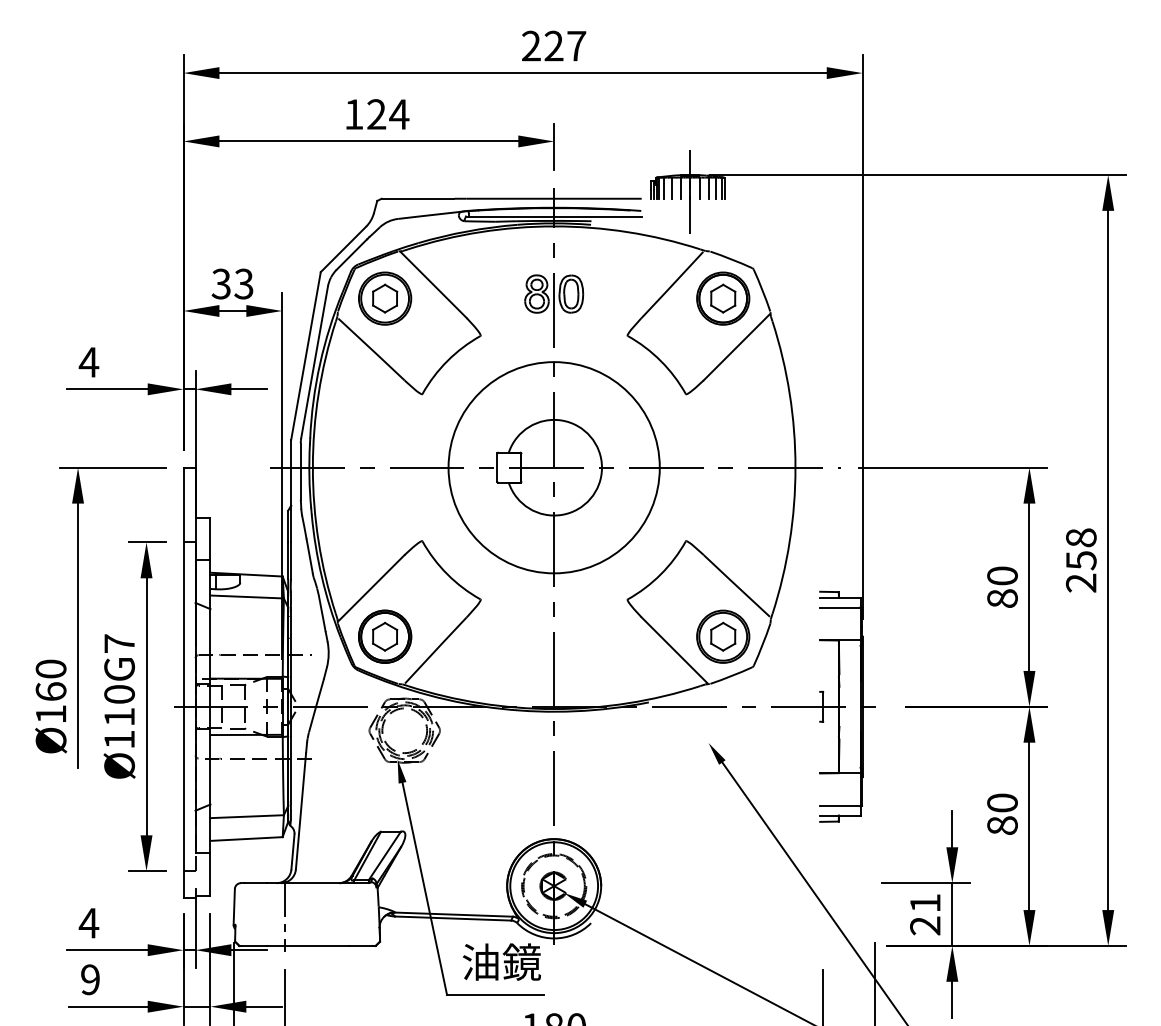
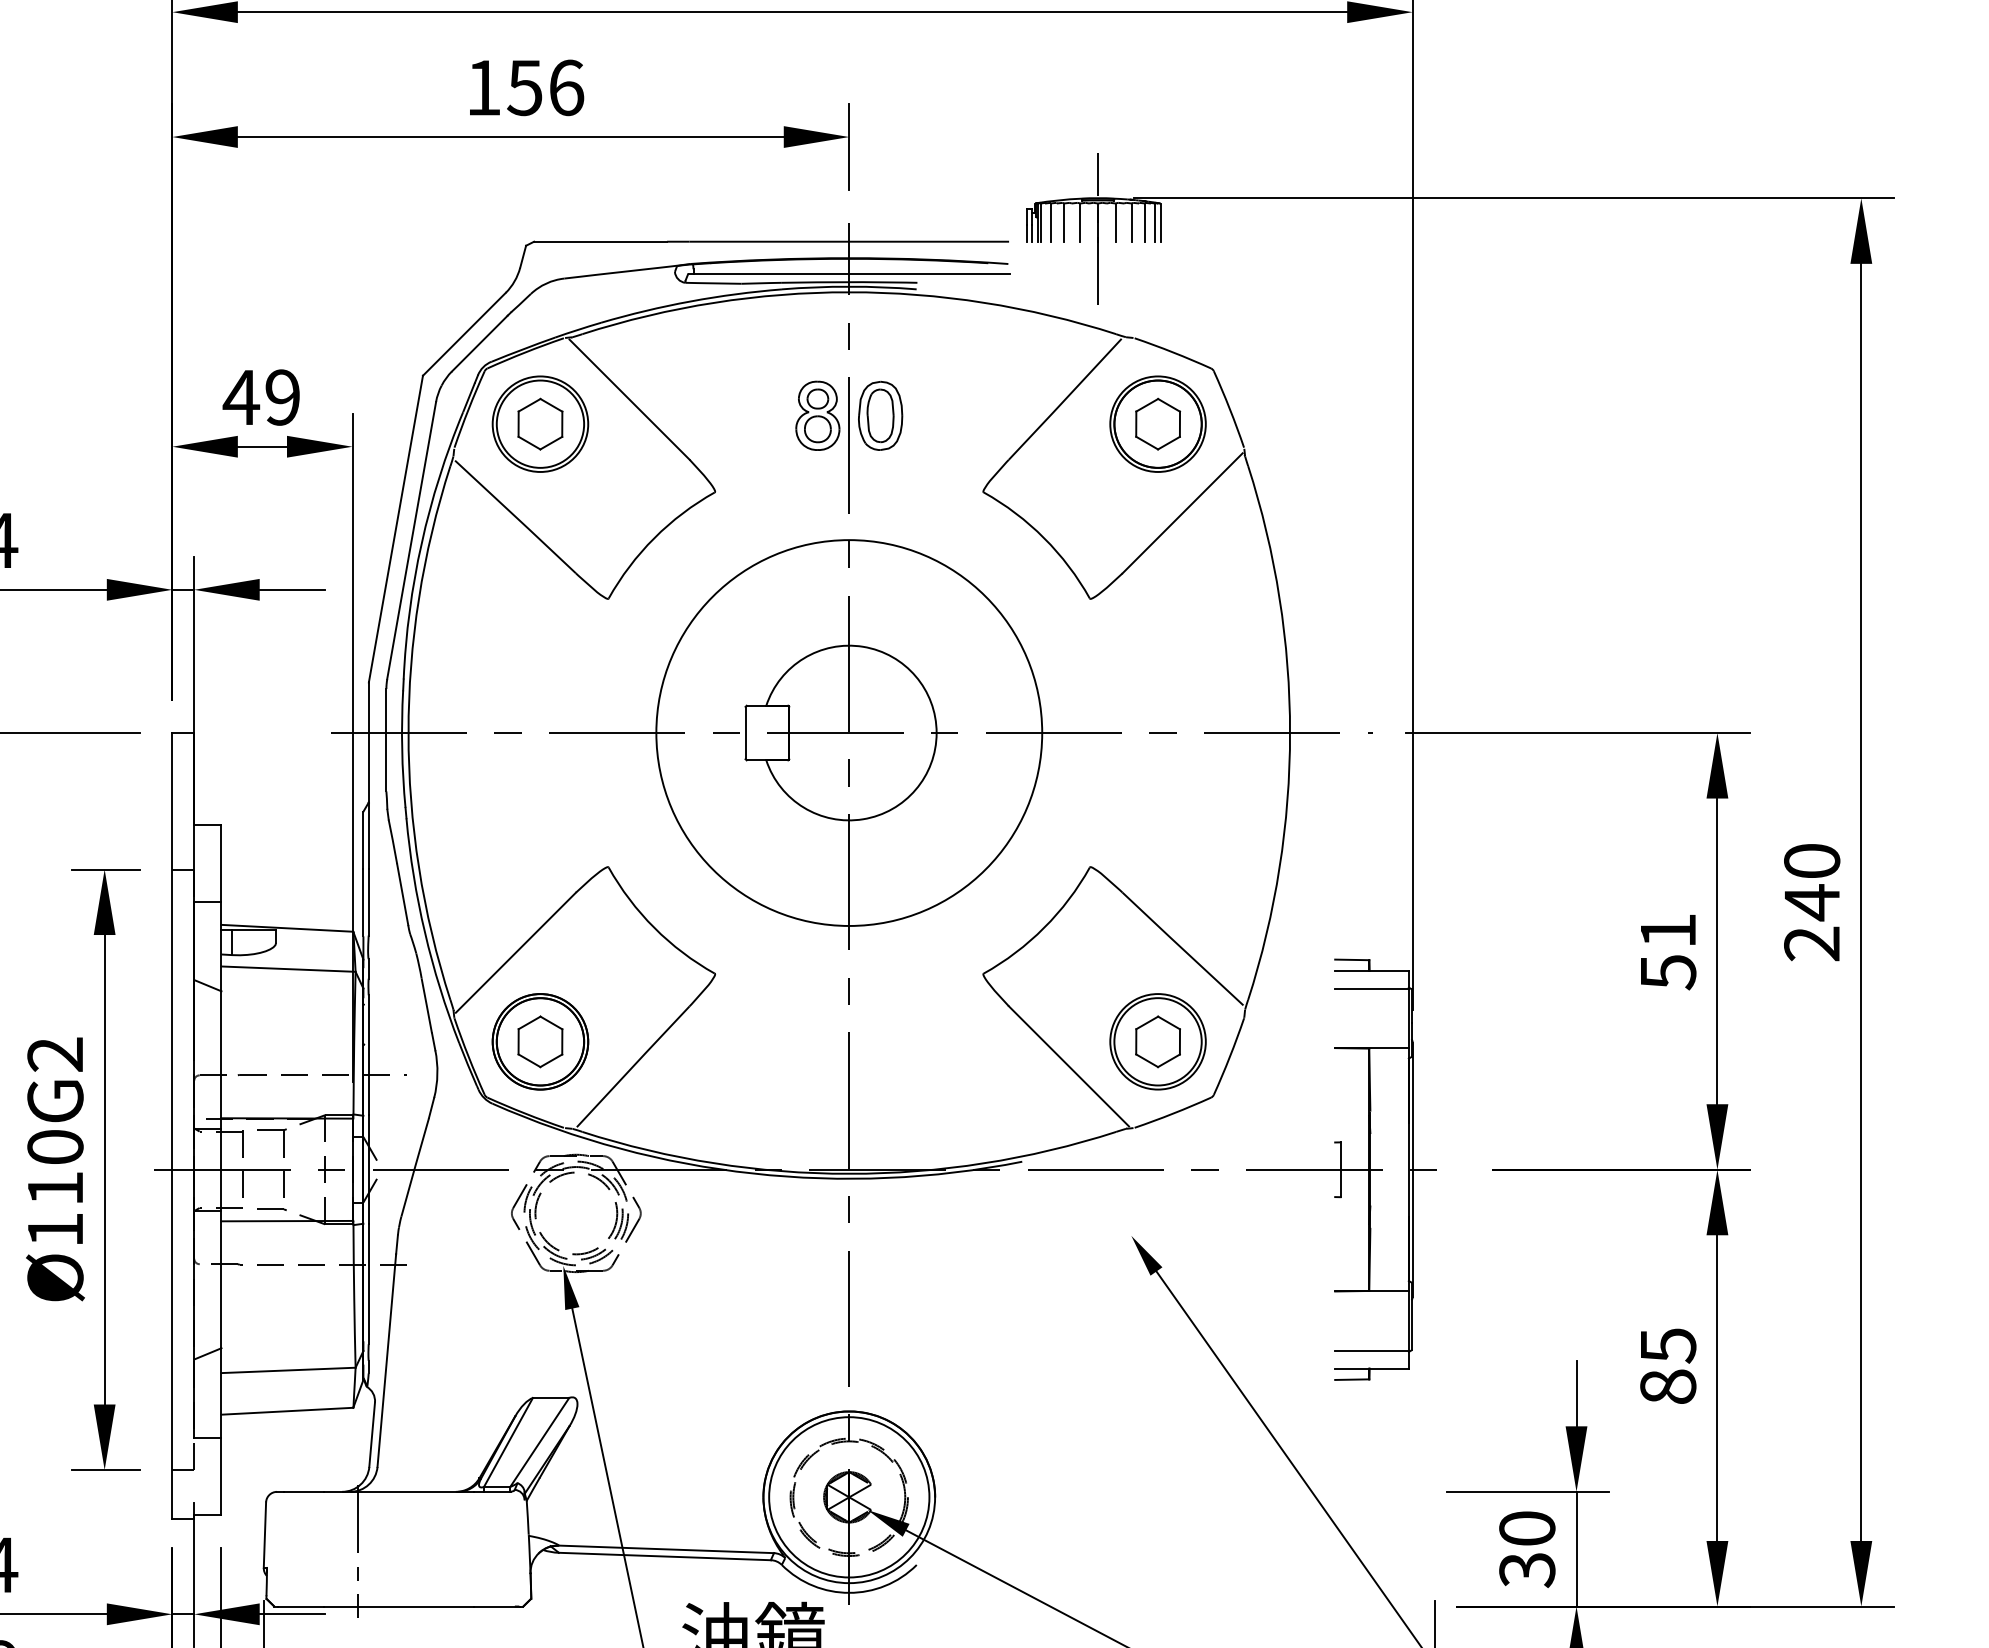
text: (388, 114) -> (546, 87), 124 -> 156
text: (232, 283) -> (261, 396), 33 -> 49
text: (1081, 549) -> (1812, 882), 258 -> 240
text: (1002, 587) -> (1668, 951), 80 -> 51
text: (119, 643) -> (55, 1054), Ø110G7 -> Ø110G2
text: (1002, 802) -> (1668, 1344), 80 -> 85
text: (925, 914) -> (1527, 1549), 21 -> 30

